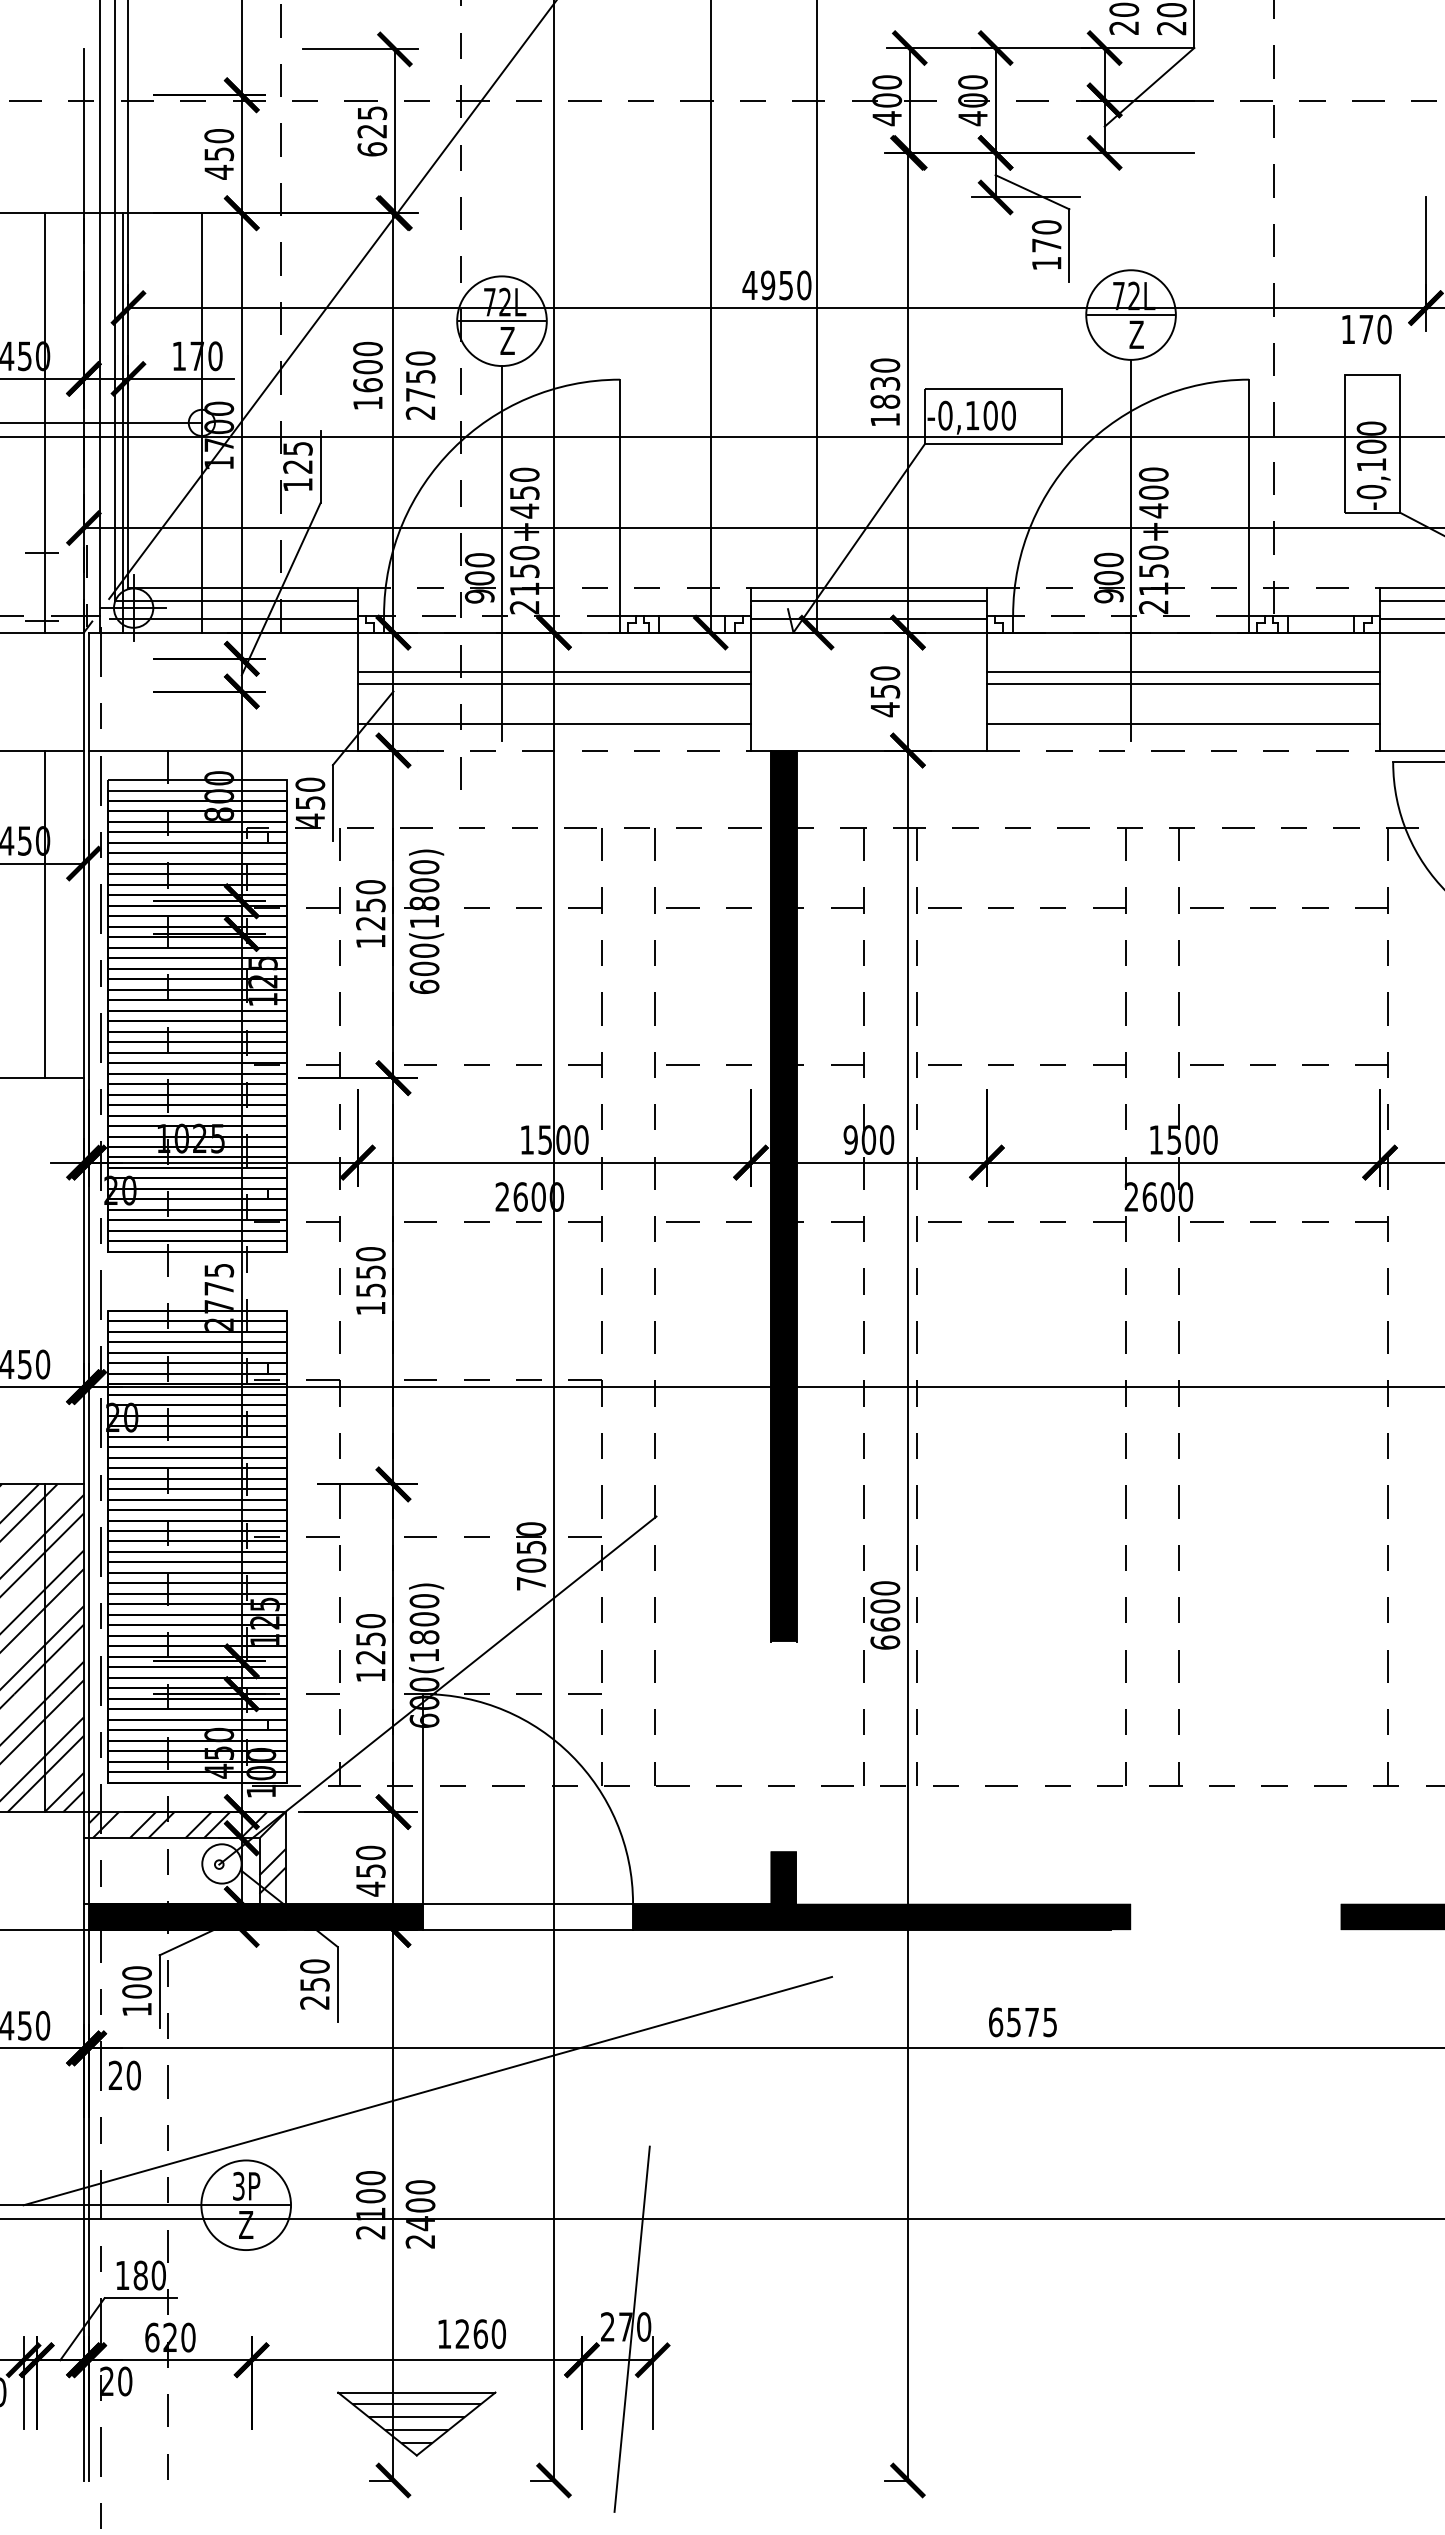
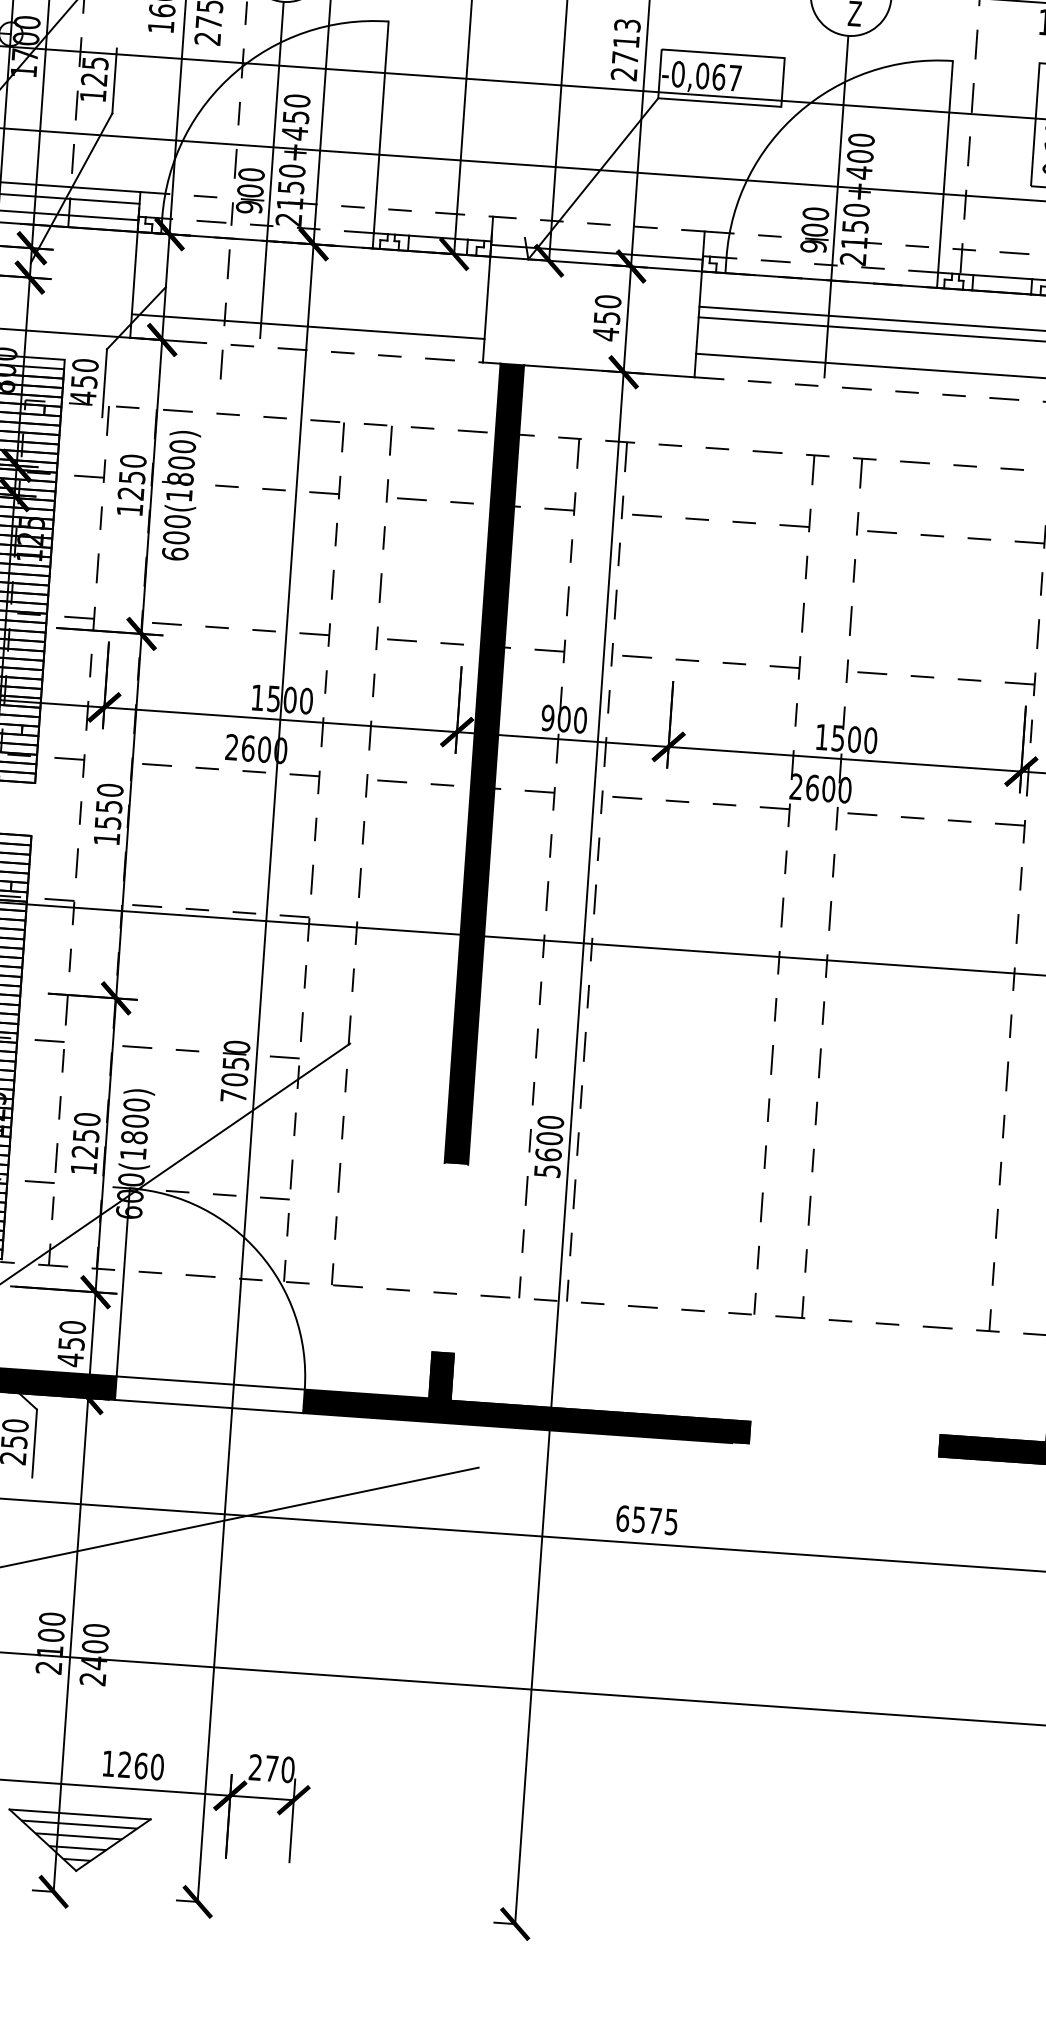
text: (885, 392) -> (626, 49), 1830 -> 2713
text: (990, 415) -> (718, 76), -0,100 -> -0,067
line: (868, 588) -> (598, 224), solid -> dashed
line: (868, 601) -> (597, 236), removed
line: (554, 671) -> (311, 279), removed
line: (554, 683) -> (310, 290), removed
text: (885, 1642) -> (547, 1170), 6600 -> 5600
line: (631, 2328) -> (276, 1770), removed

